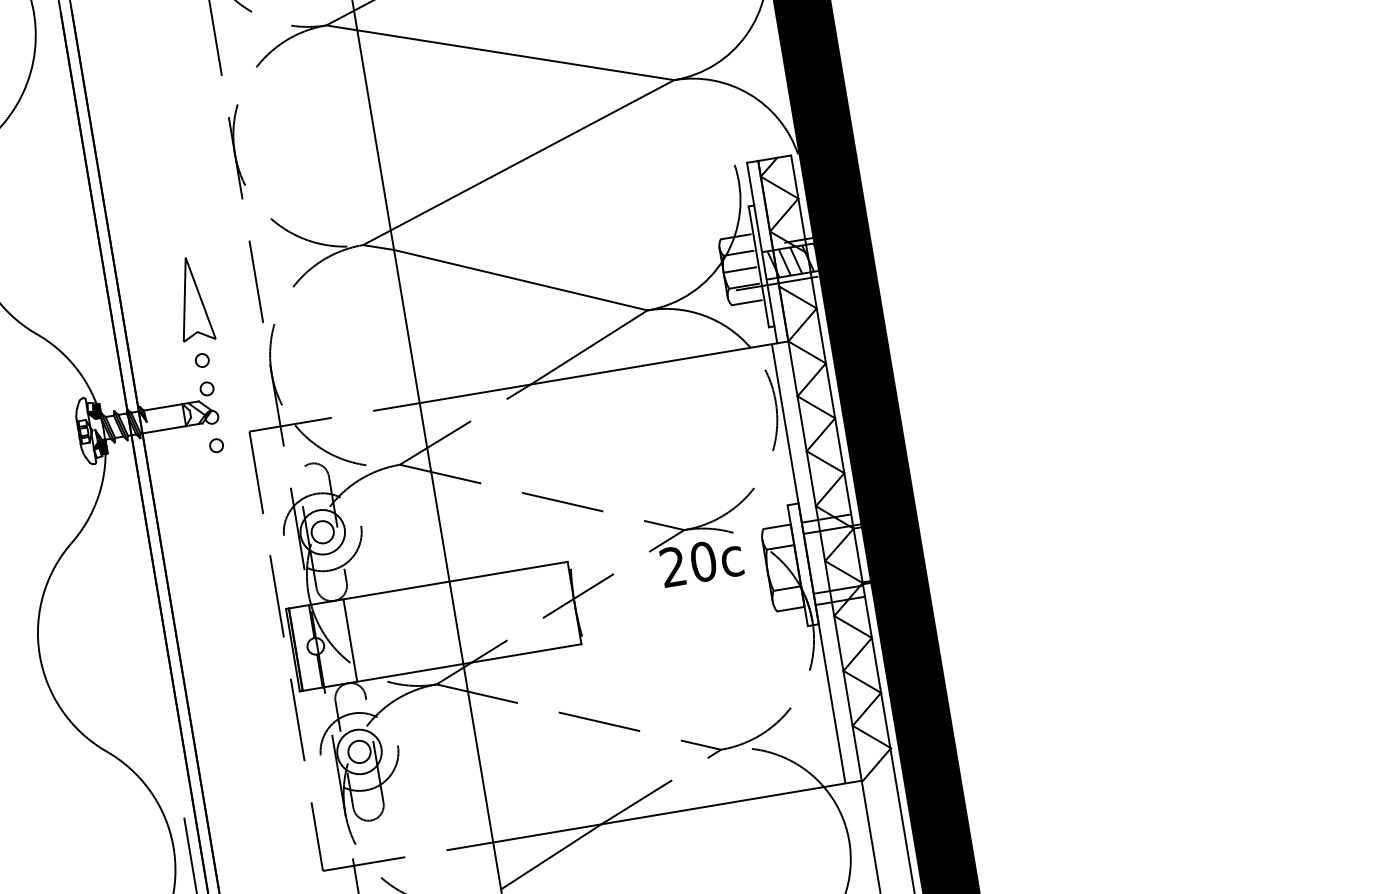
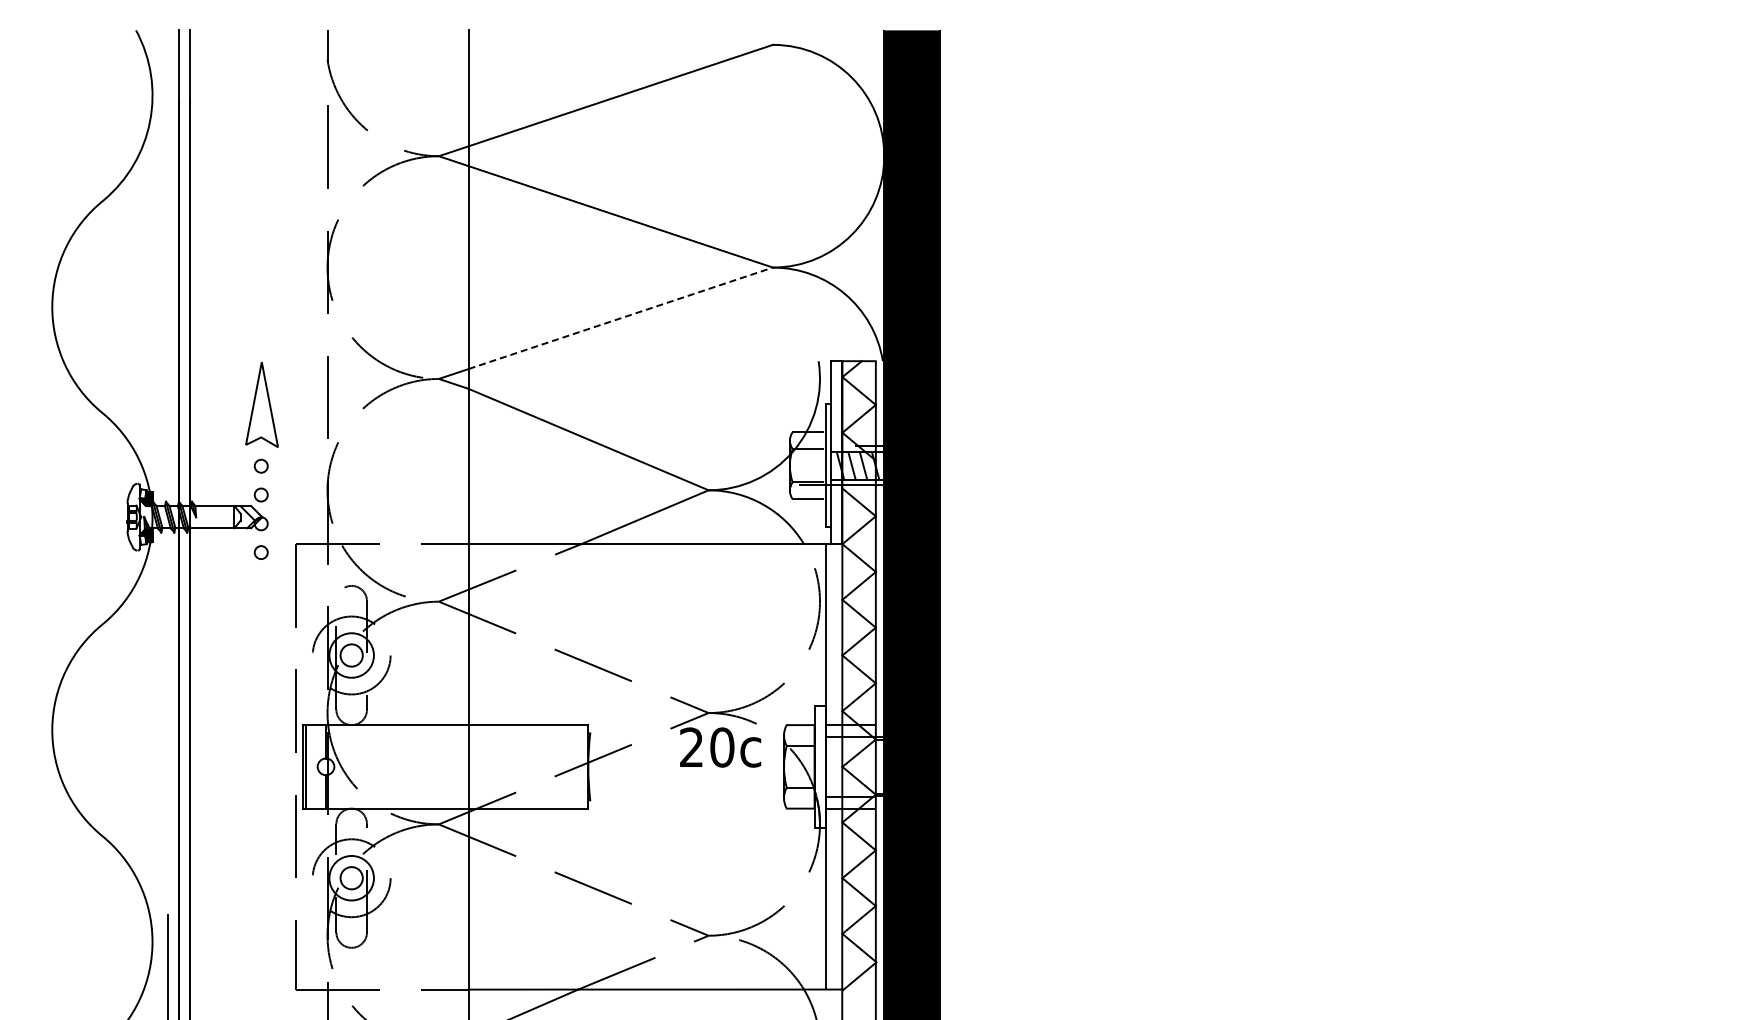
line: (533, 155) -> (621, 318), solid -> dashed
line: (738, 269) -> (805, 465), removed
line: (350, 640) -> (361, 766), removed

